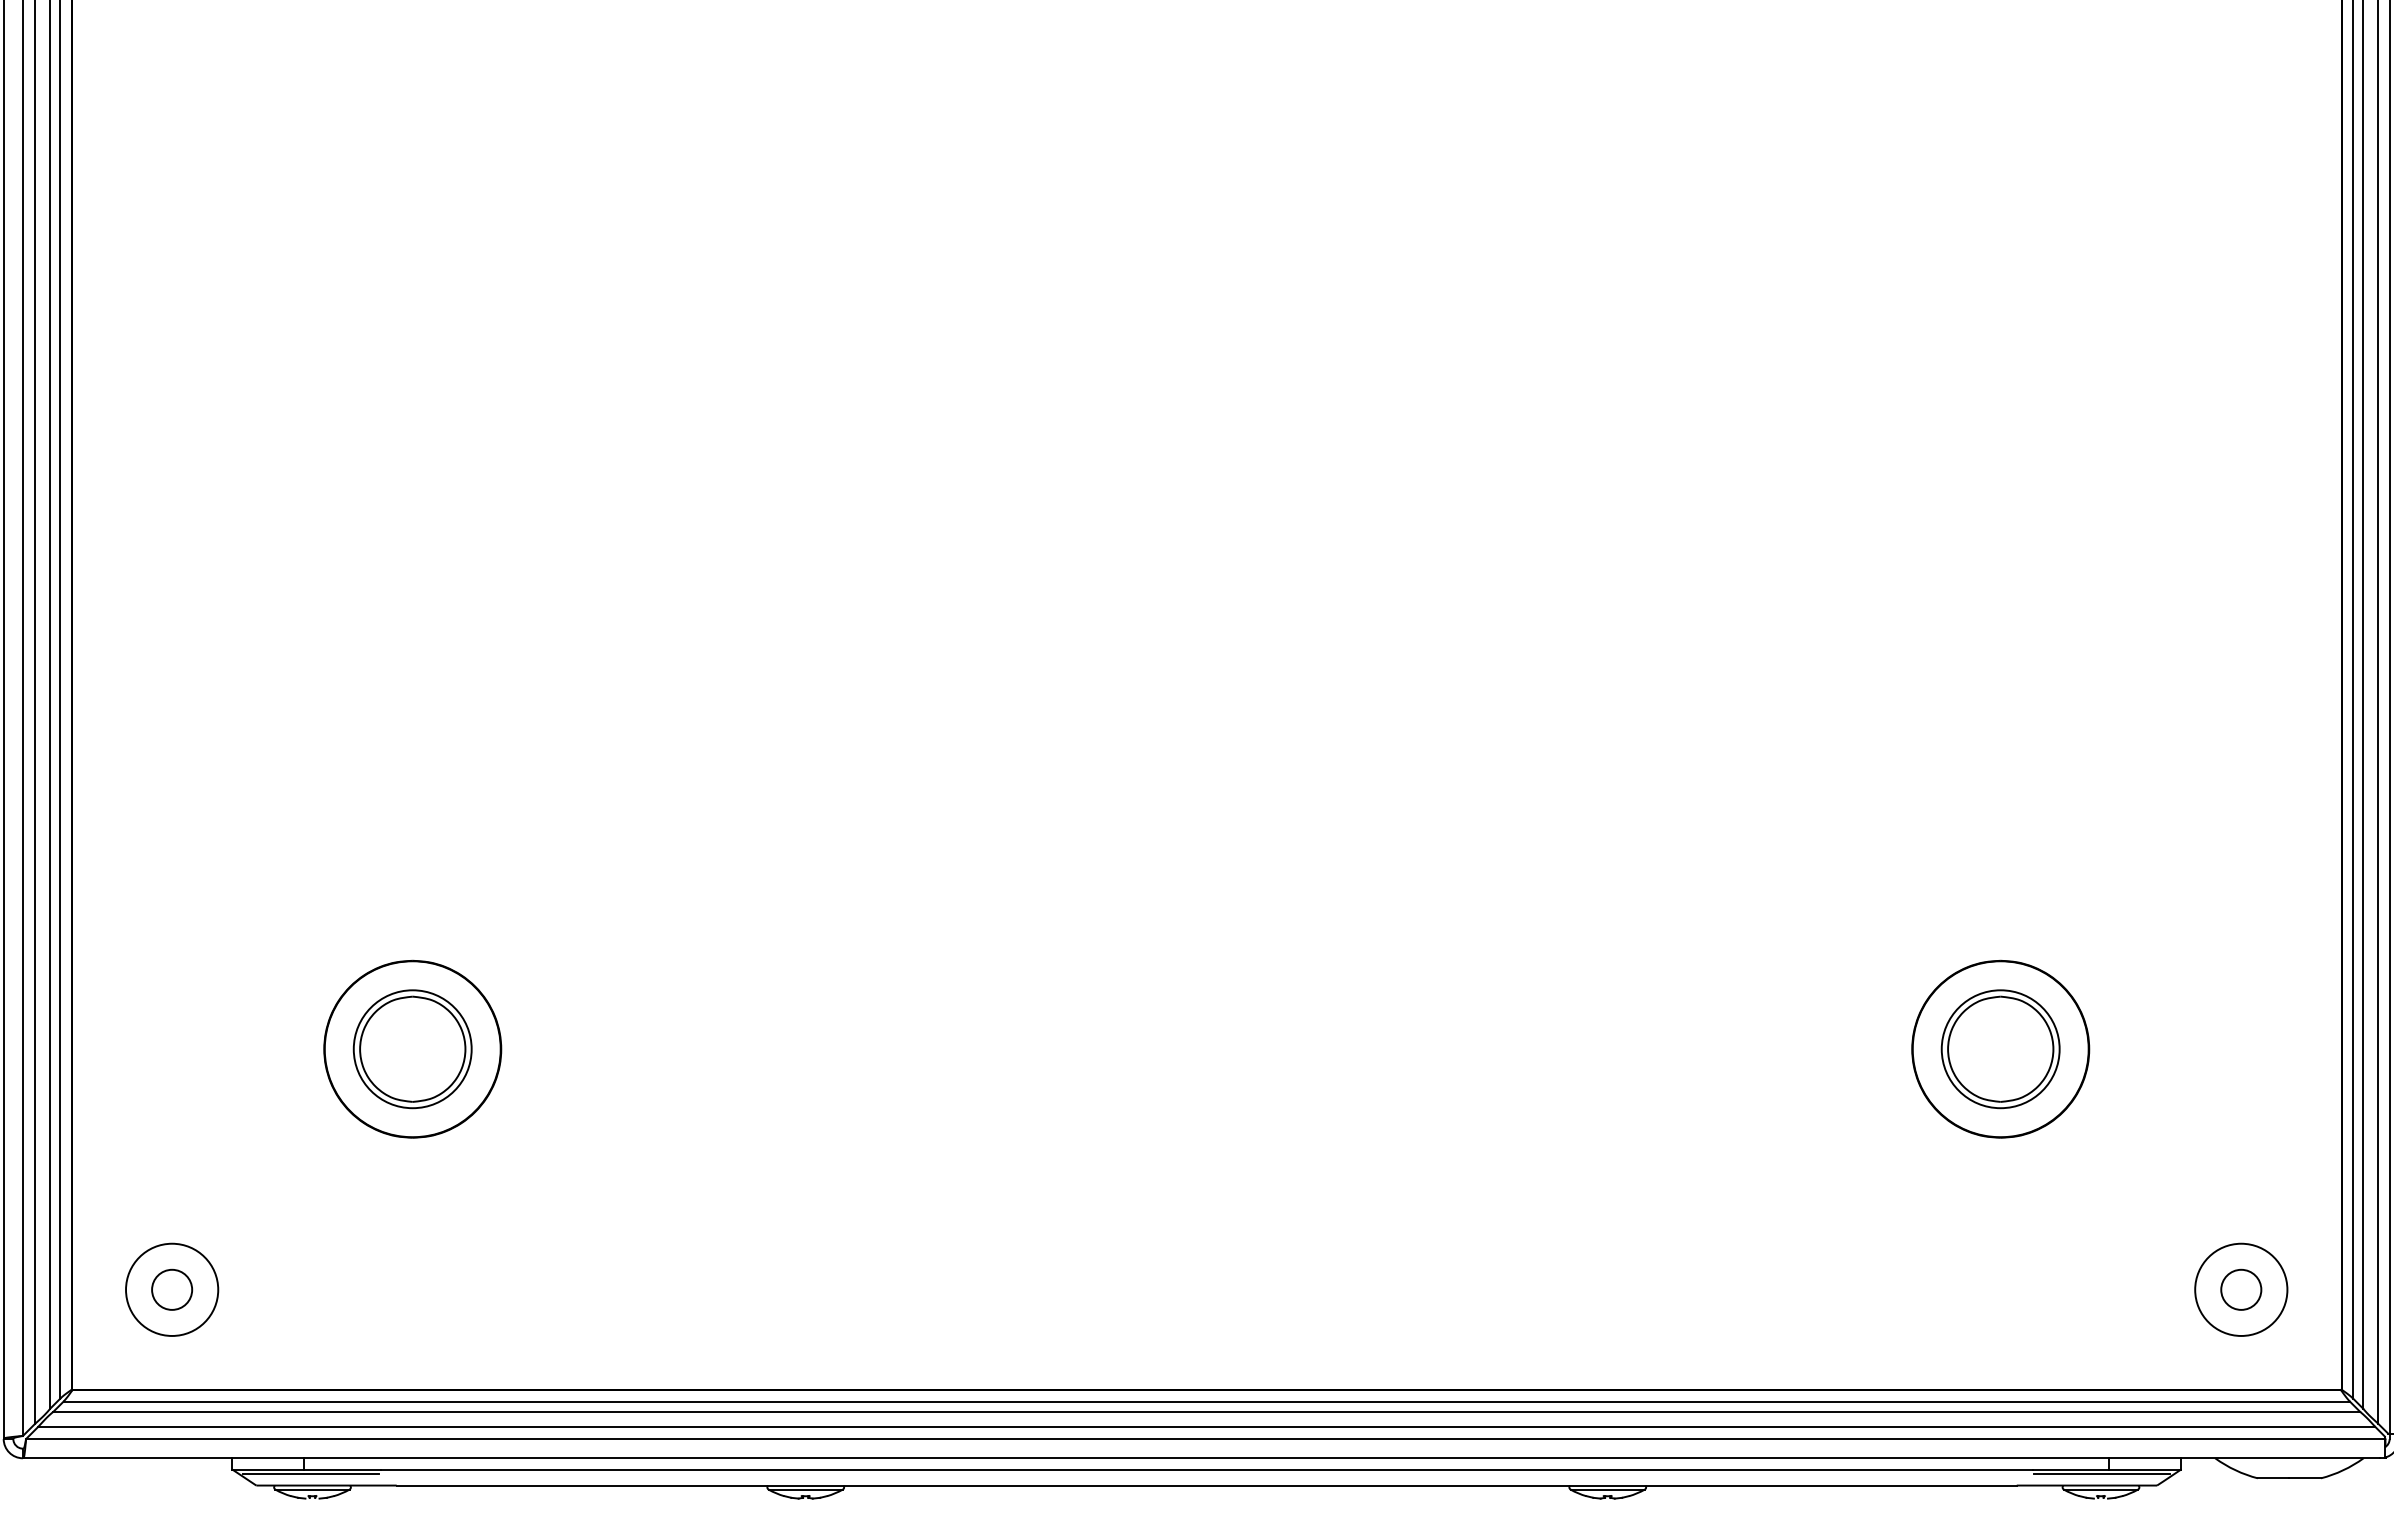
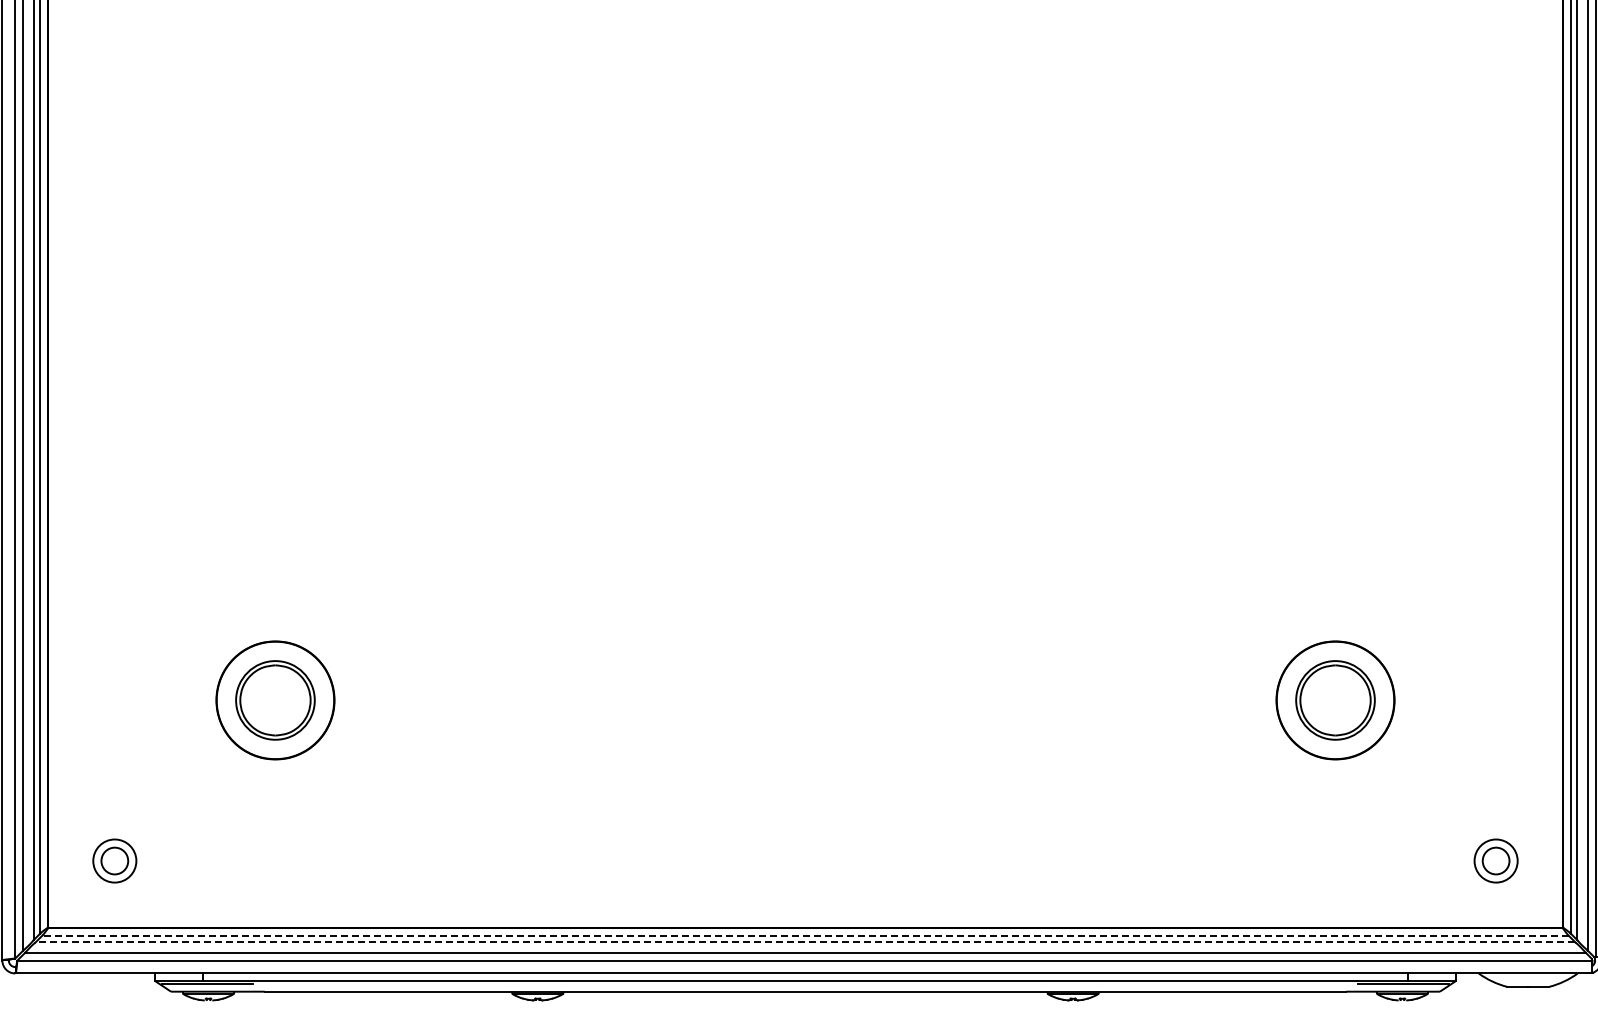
circle: (171, 1289) -> (114, 860), size x0.7
circle: (2240, 1289) -> (1495, 860), size x0.7
line: (1206, 1401) -> (805, 935), solid -> dashed
line: (1206, 1411) -> (805, 942), solid -> dashed

